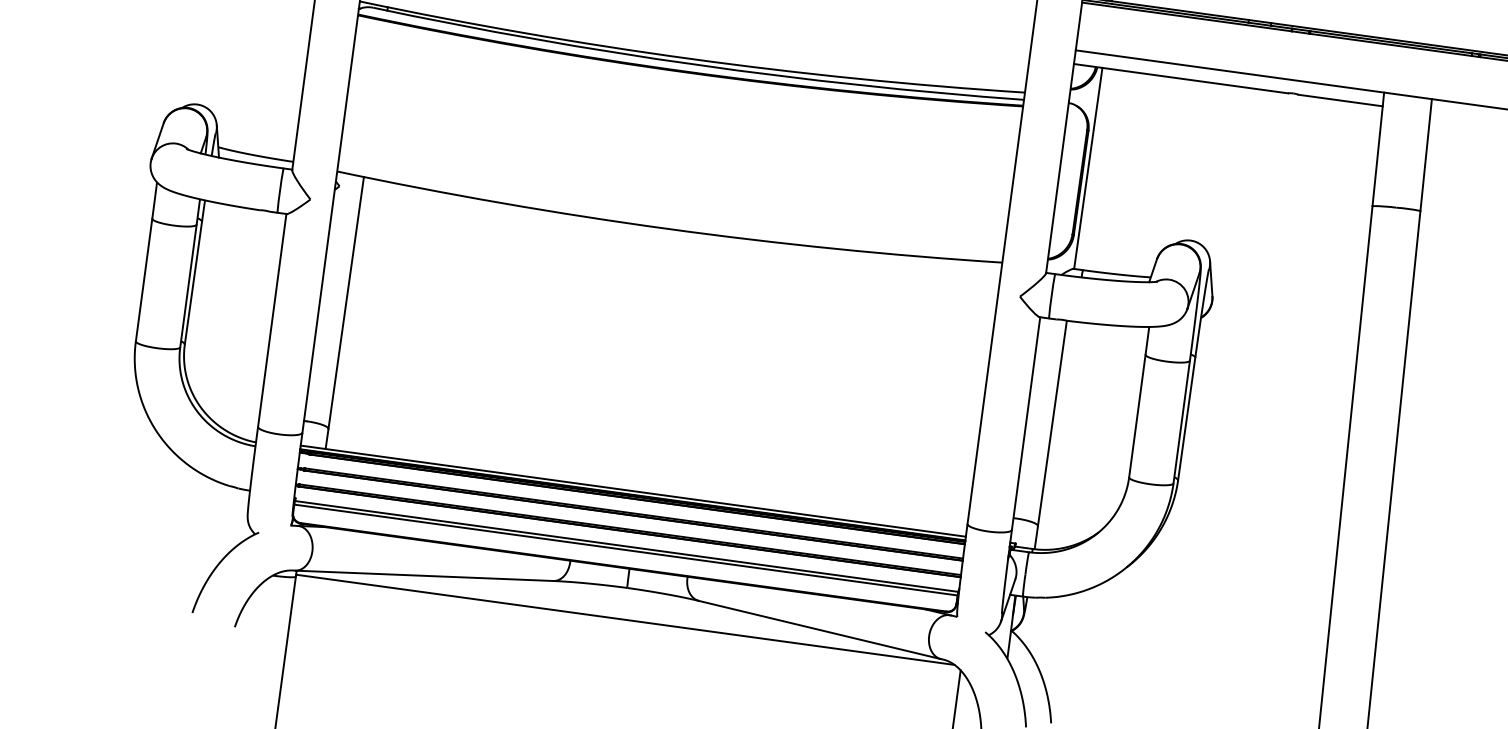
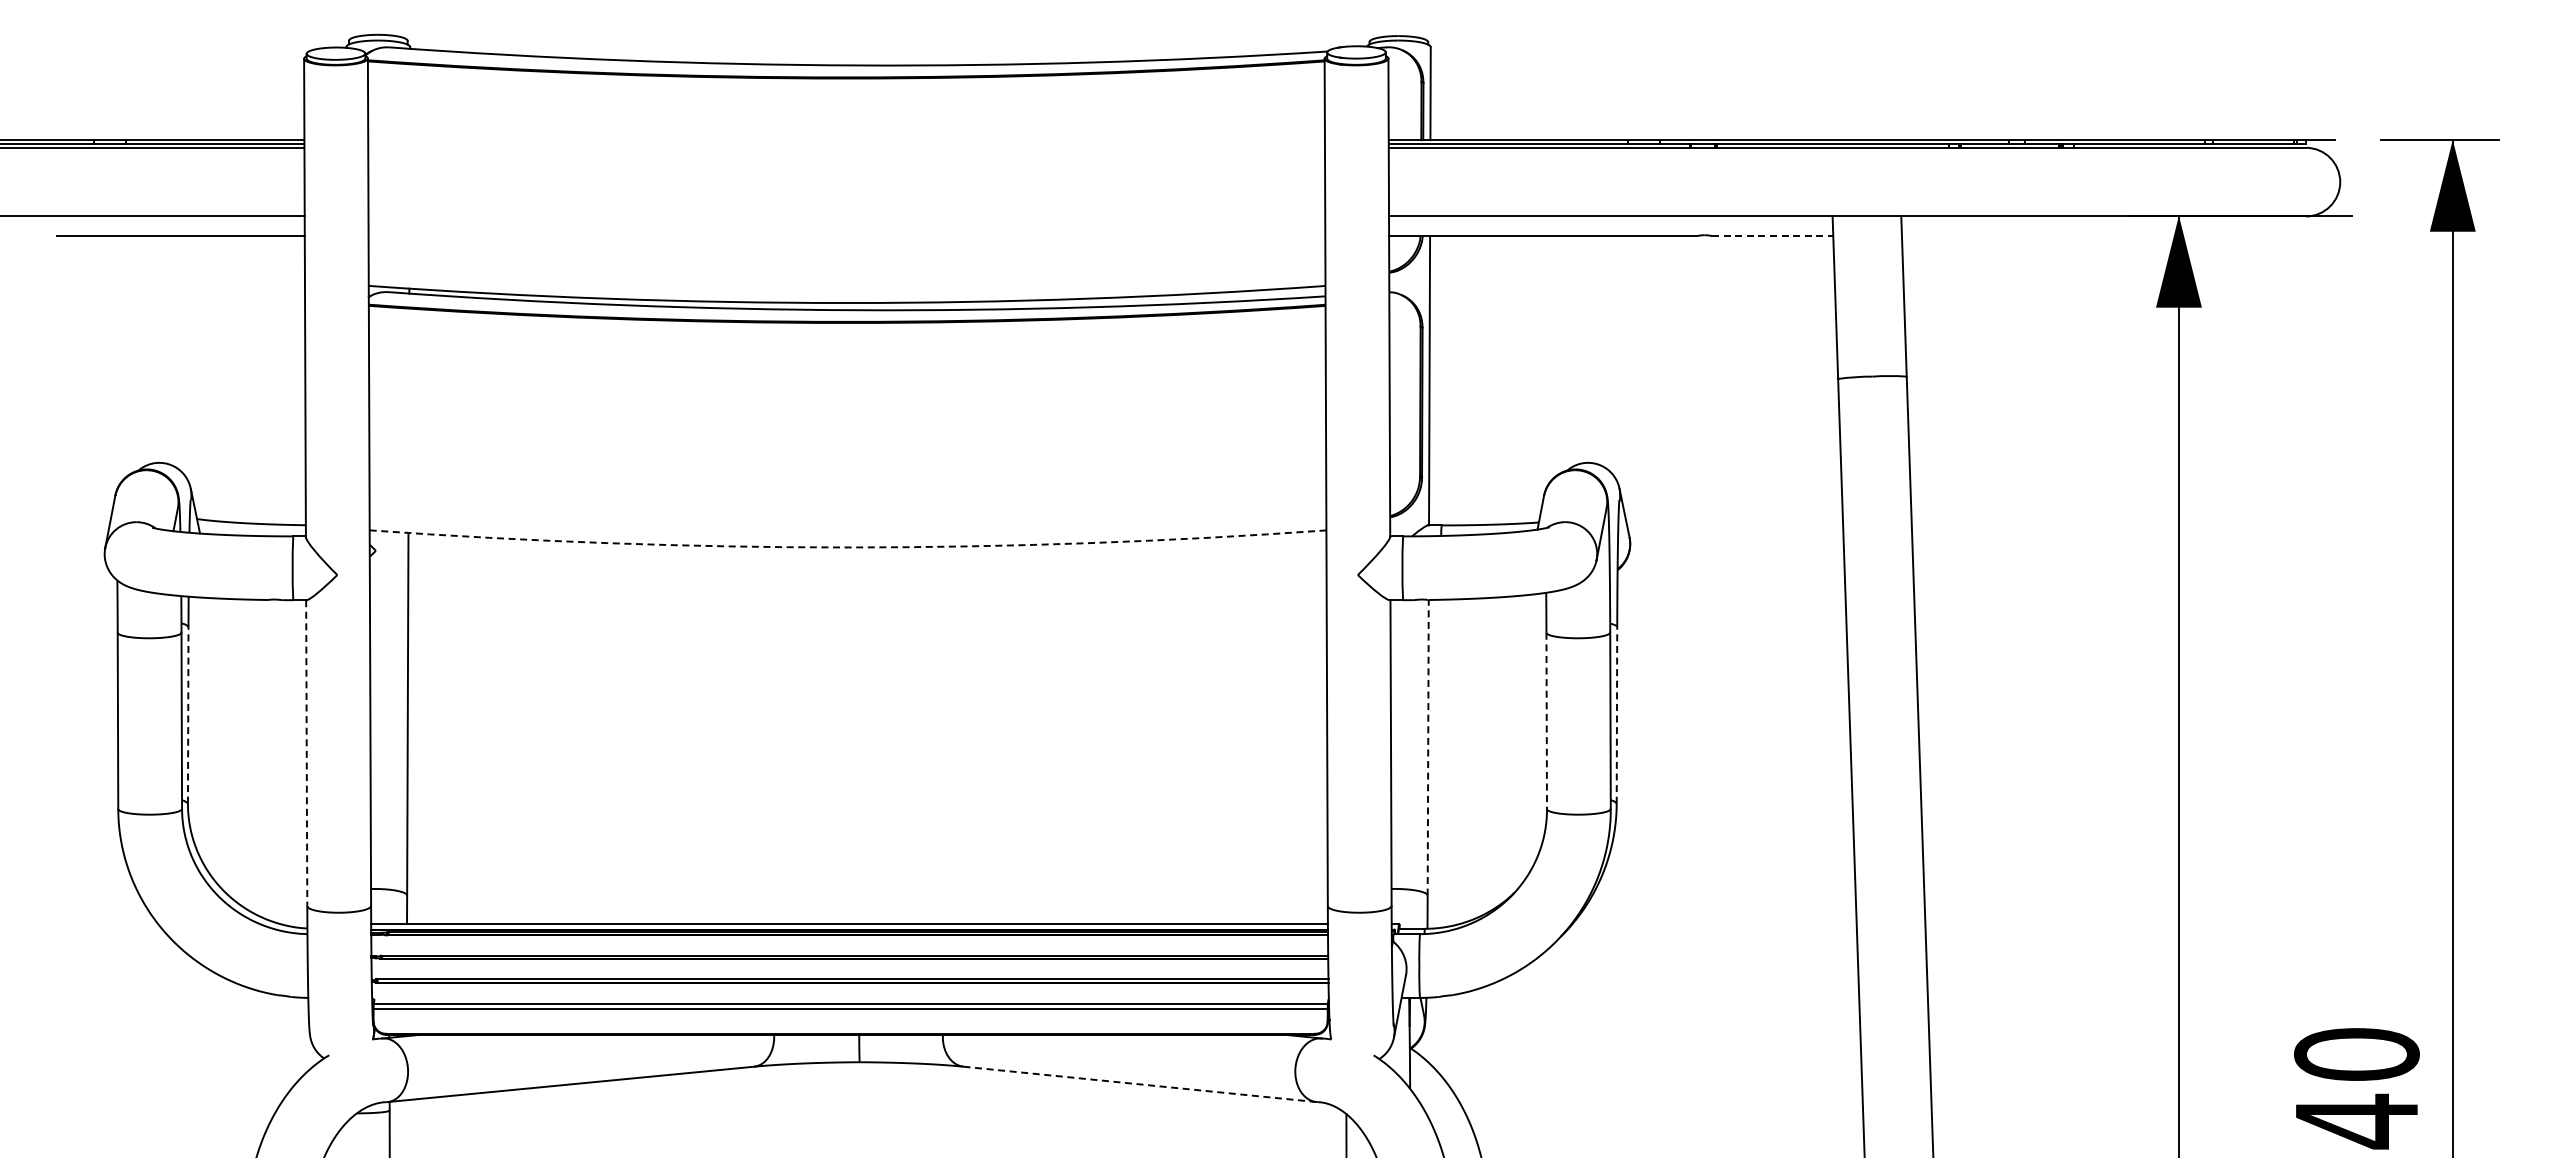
line: (1340, 100) -> (1772, 236), solid -> dashed
arc: (668, 229) -> (848, 547), solid -> dashed
line: (193, 282) -> (188, 714), solid -> dashed
line: (272, 320) -> (306, 753), solid -> dashed
line: (1137, 416) -> (1546, 721), solid -> dashed
line: (1186, 418) -> (1616, 714), solid -> dashed
line: (1052, 423) -> (1428, 747), solid -> dashed
line: (624, 619) -> (862, 1107), removed
line: (820, 630) -> (1140, 1084), solid -> dashed

